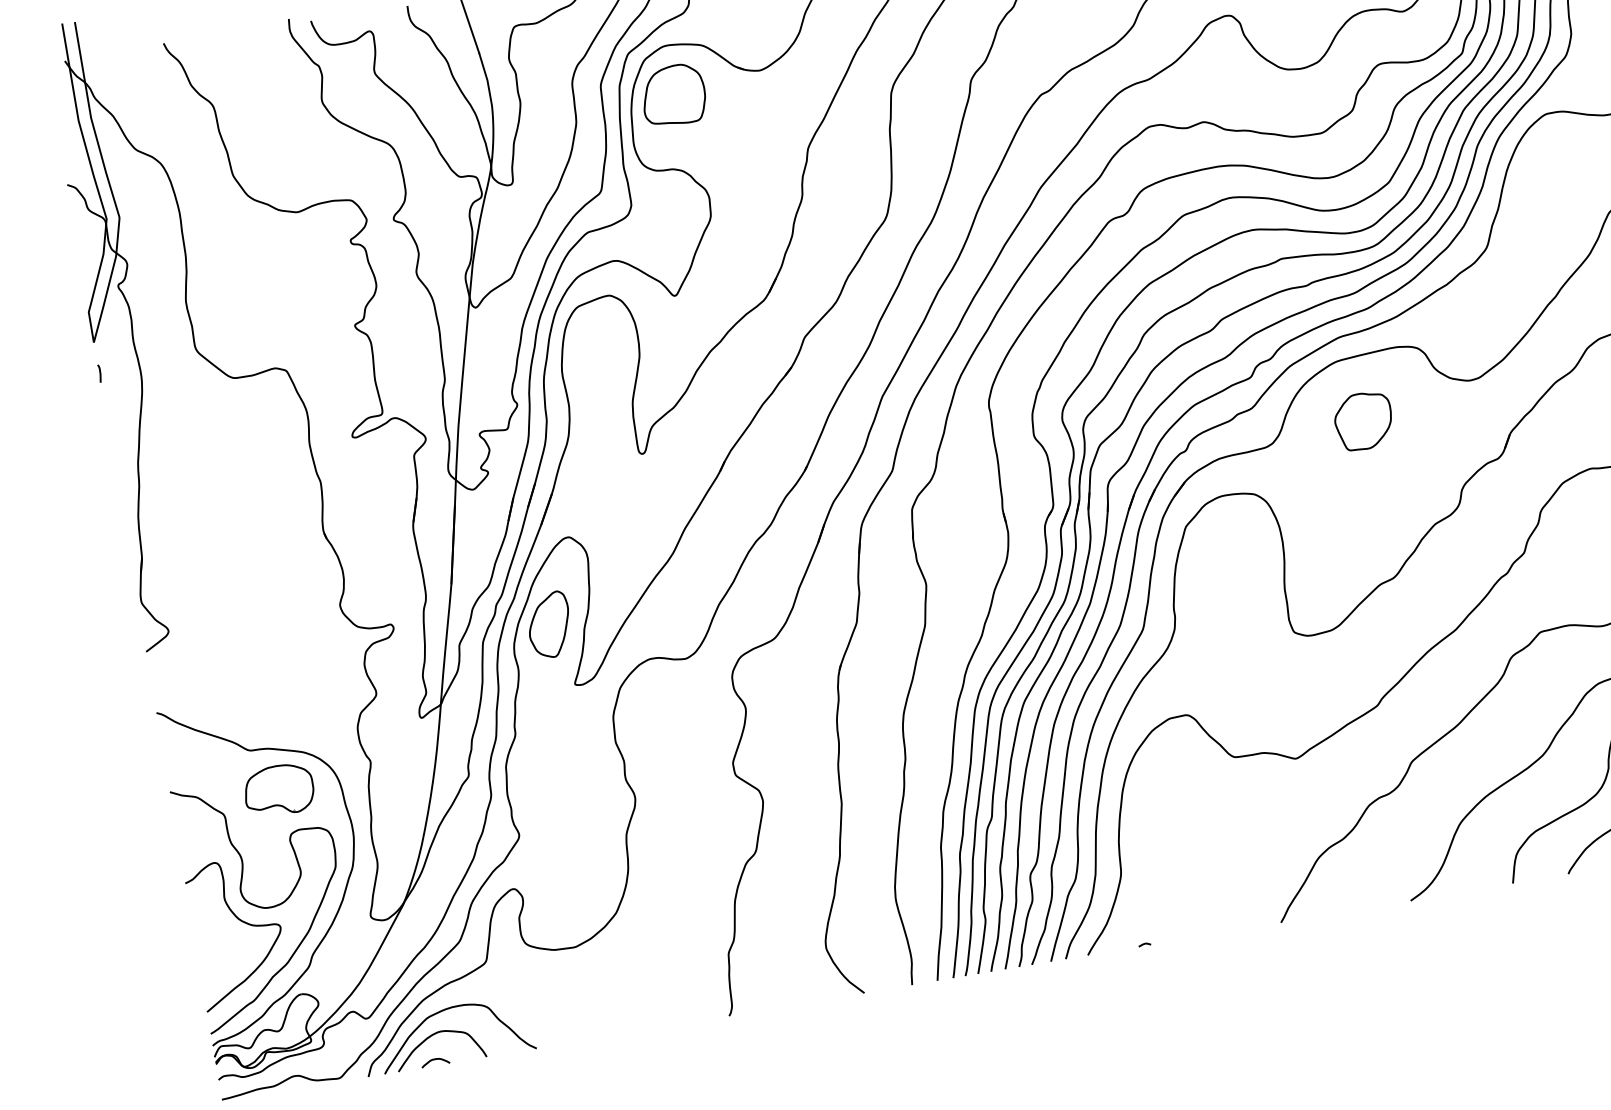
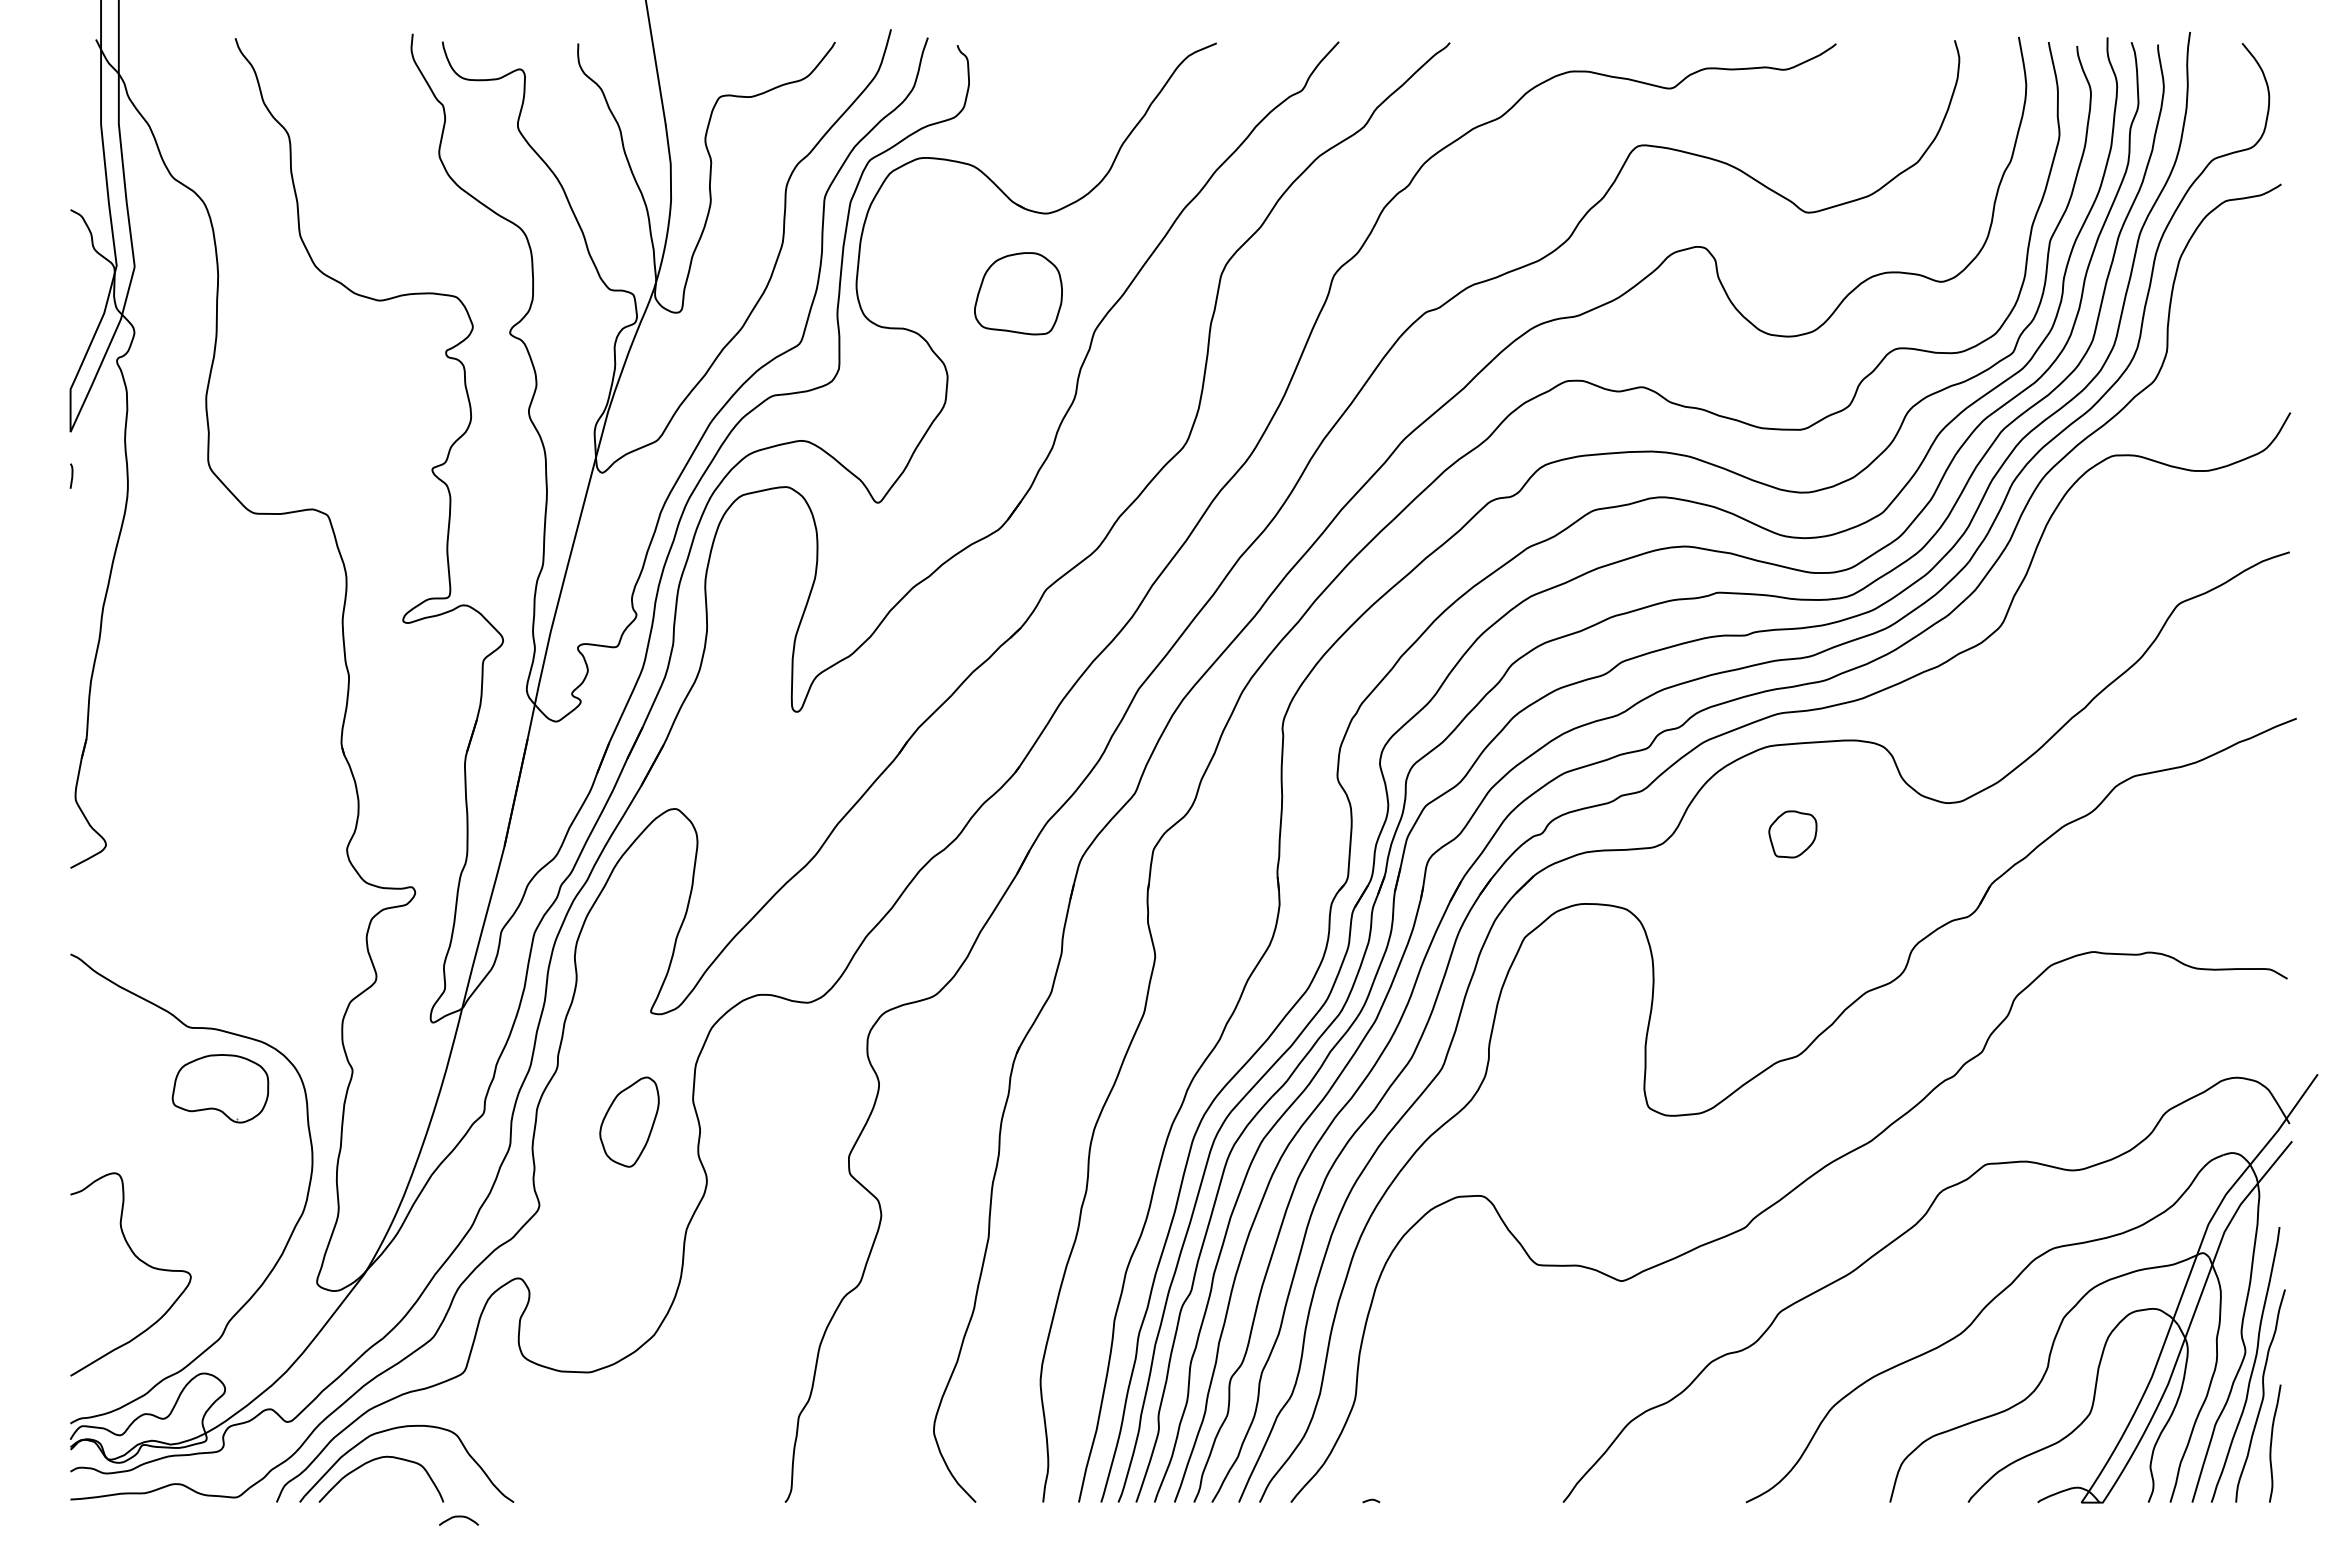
part: (673, 95) -> (1018, 293), moved
part: (1363, 421) -> (1792, 834), size x0.6
part: (549, 624) -> (629, 1121), moved
curve: (265, 907) -> (174, 1245), removed
curve: (435, 1059) -> (459, 1517), moved

